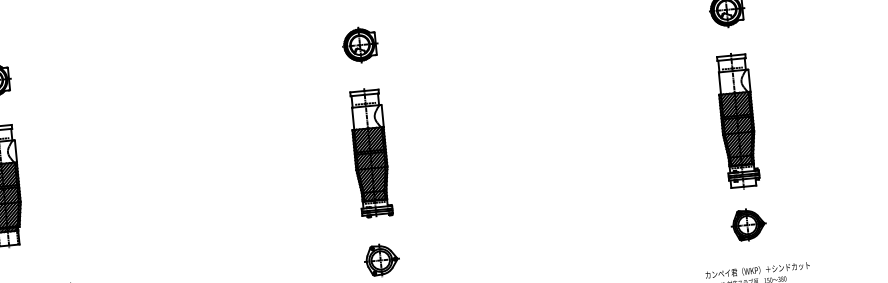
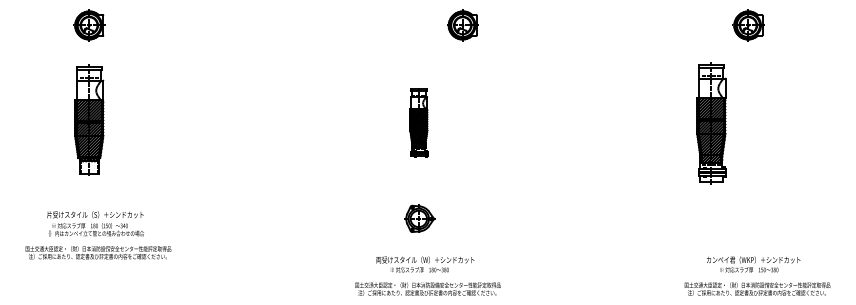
part: (359, 45) -> (462, 25), moved
part: (737, 121) -> (711, 123), moved
part: (370, 153) -> (418, 122), size x0.6
part: (748, 224) -> (749, 218), removed

